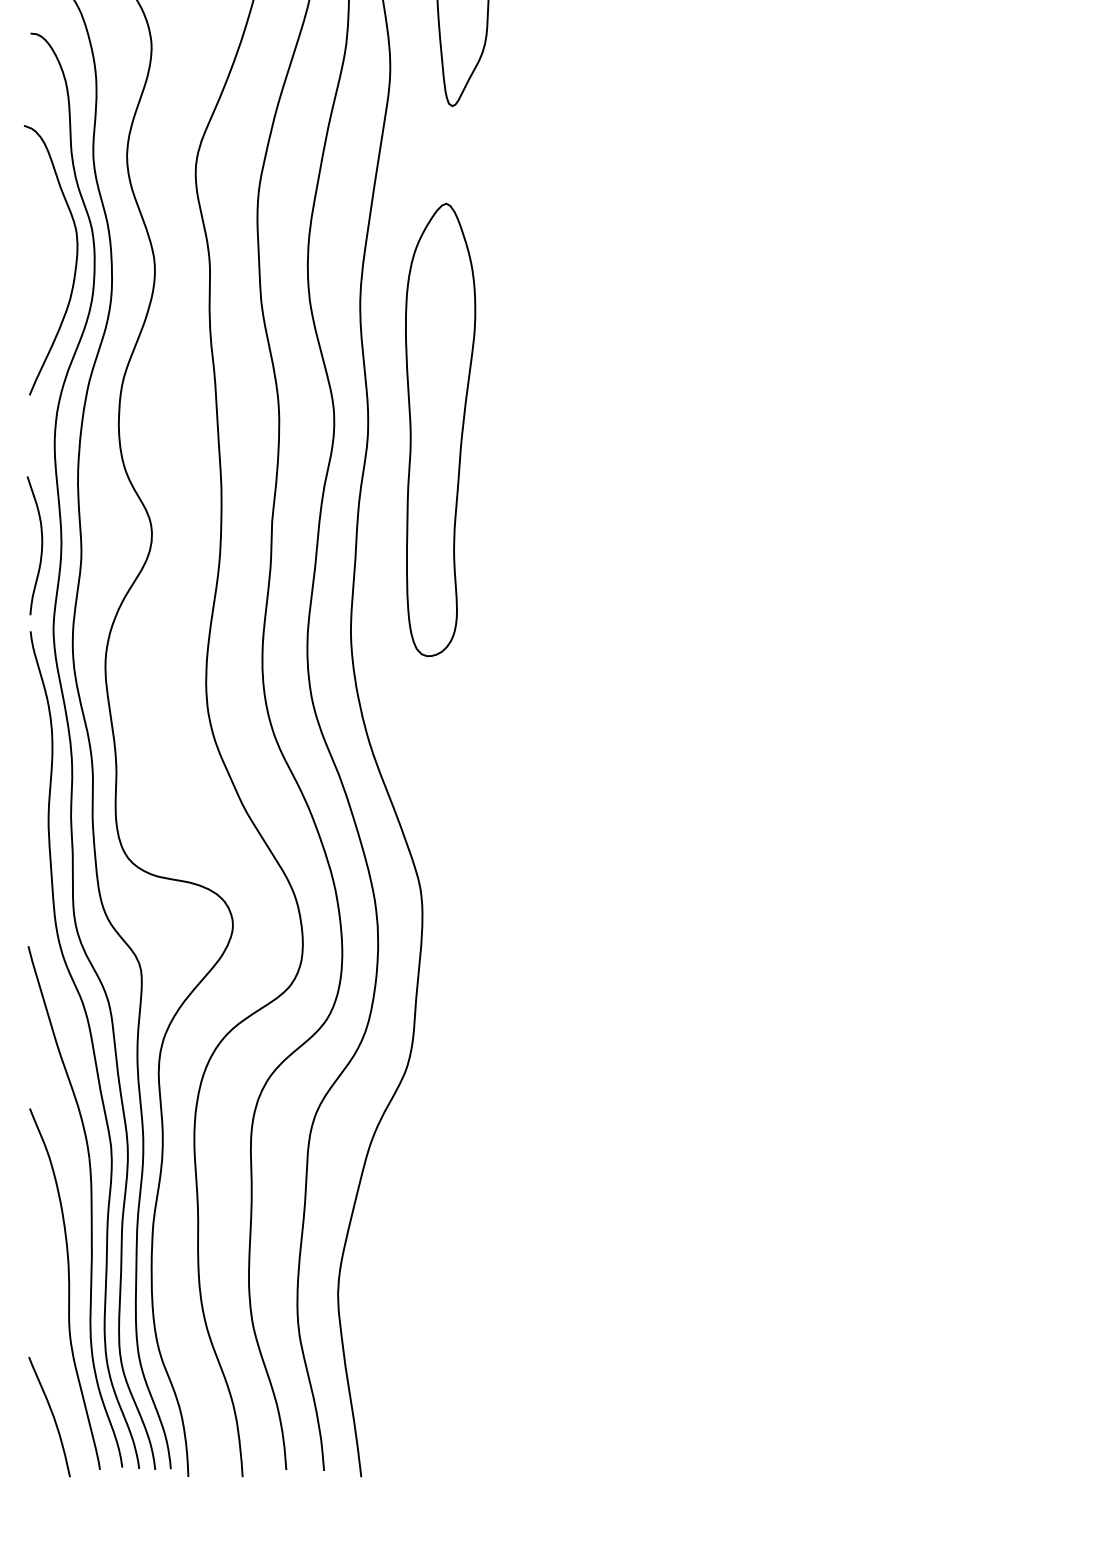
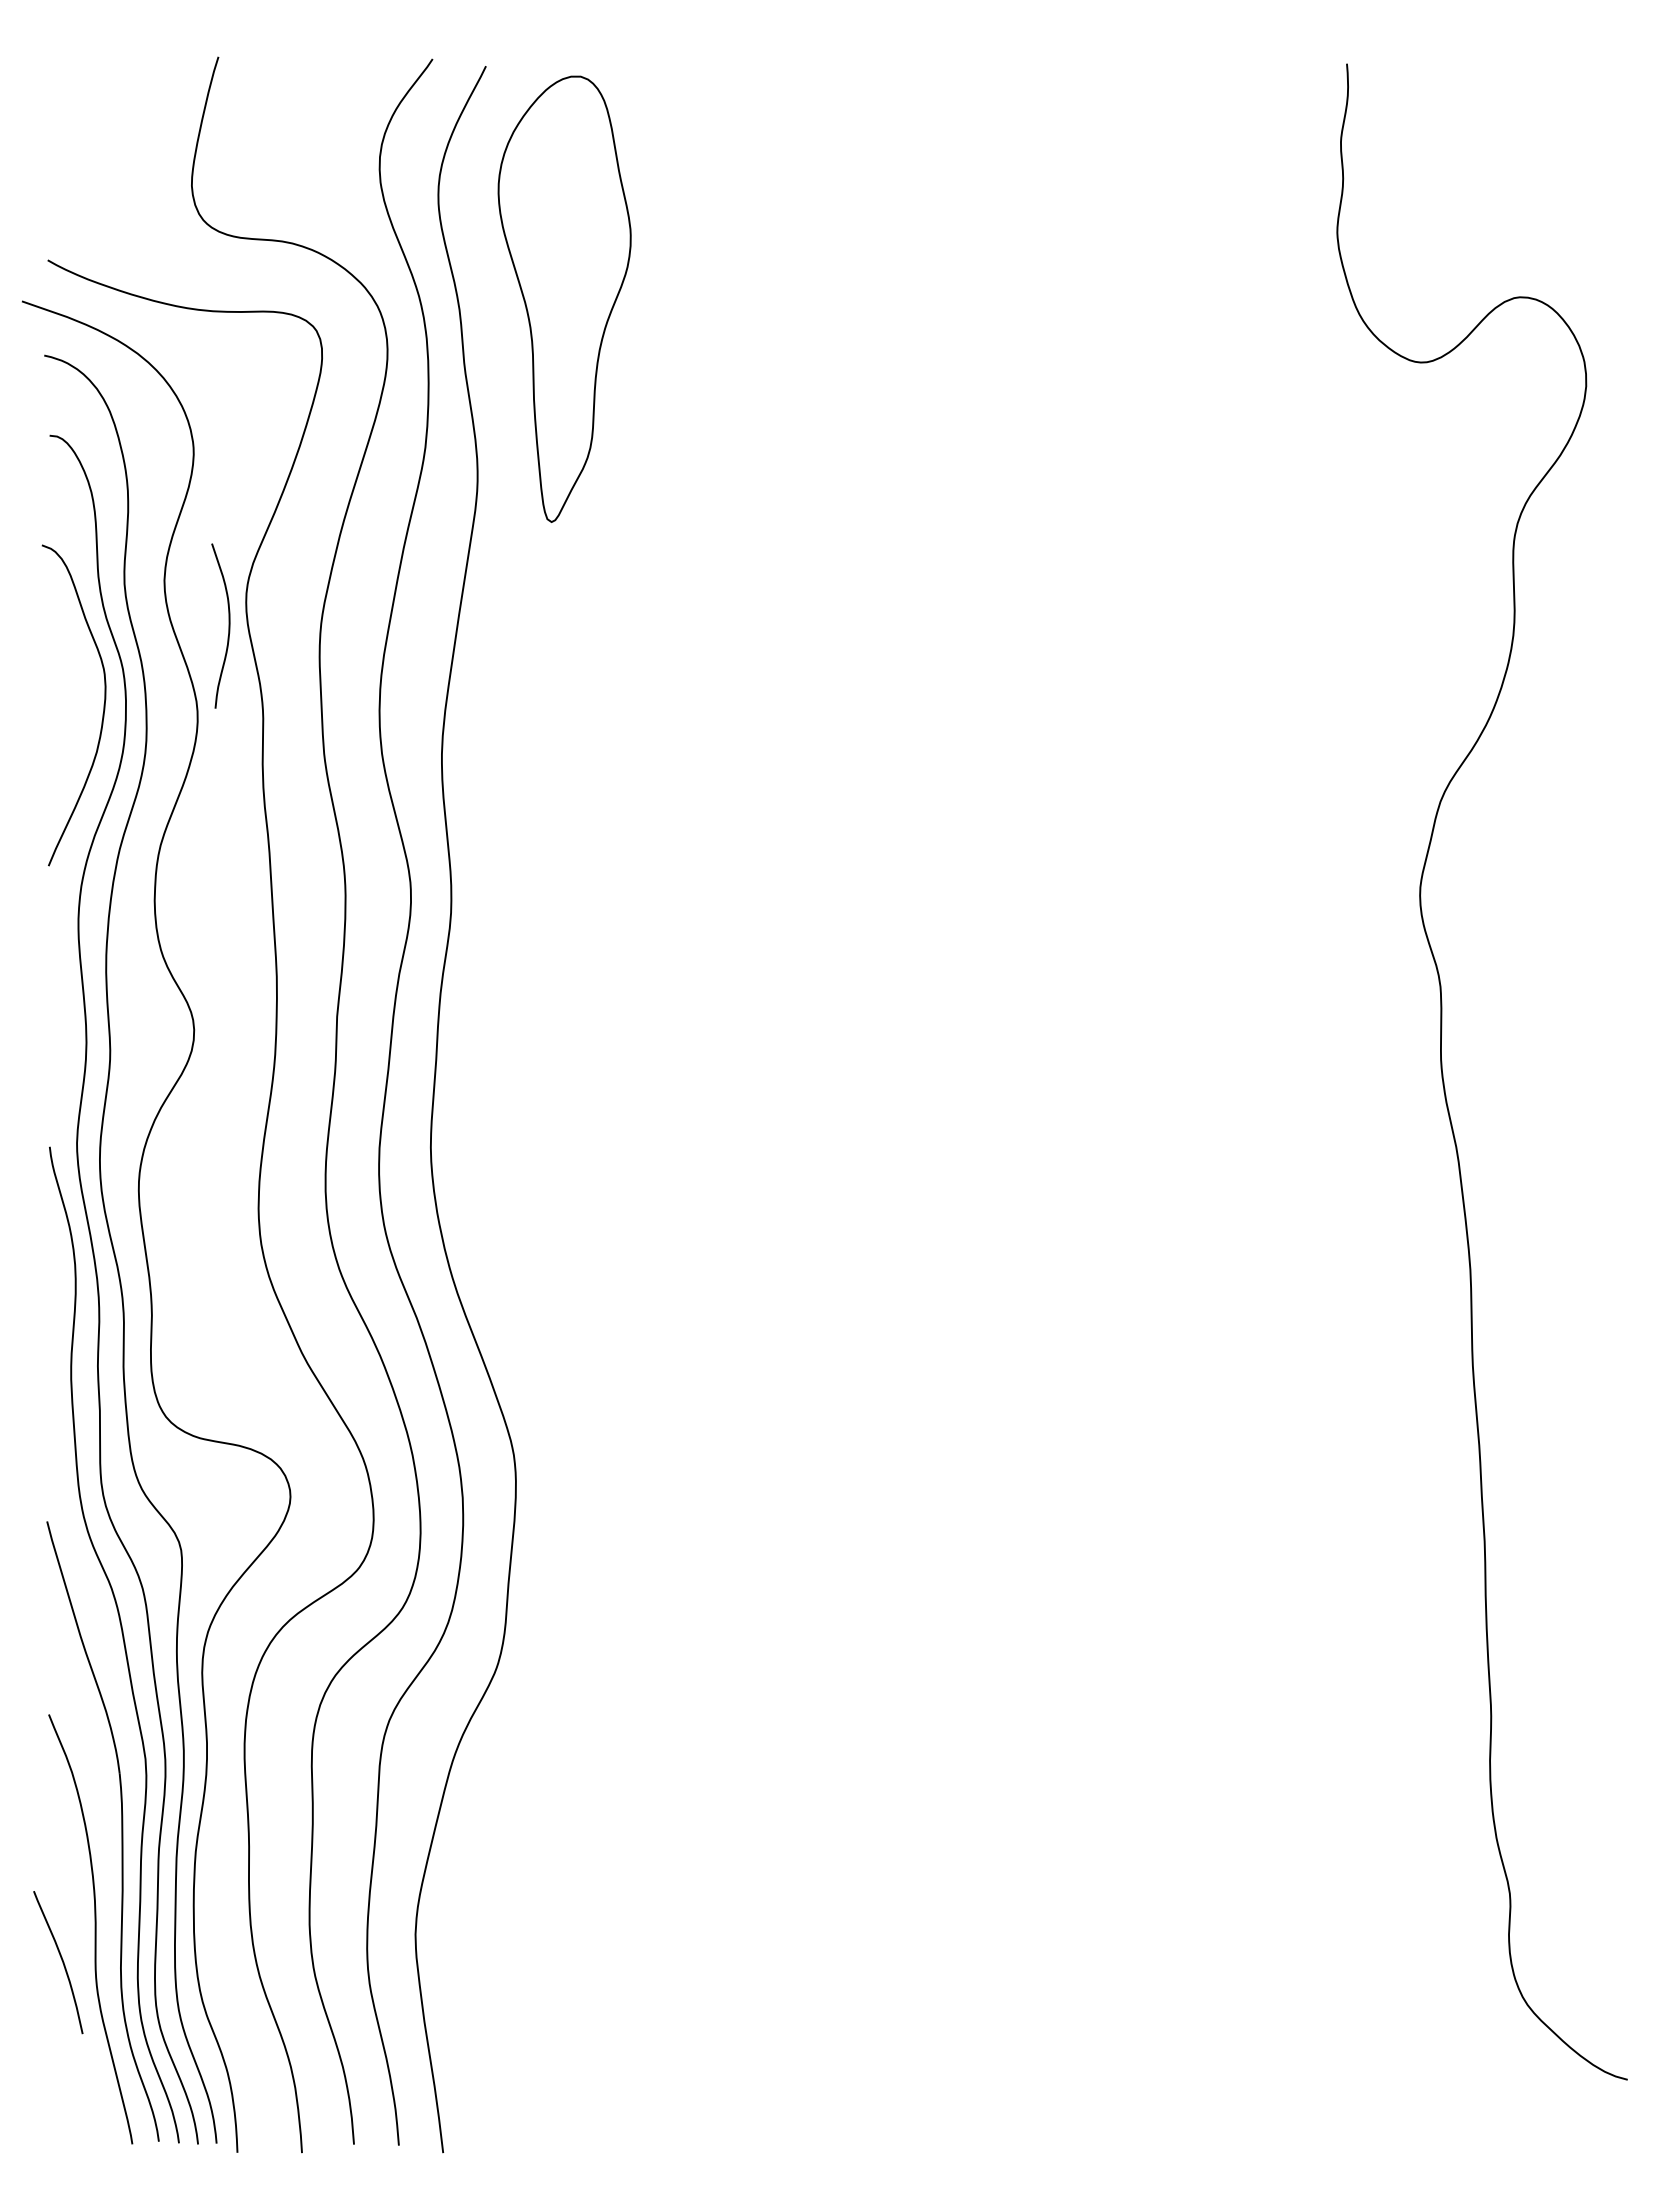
part: (440, 430) -> (537, 907), removed
curve: (41, 545) -> (228, 625), moved
curve: (52, 1415) -> (61, 1960), moved

